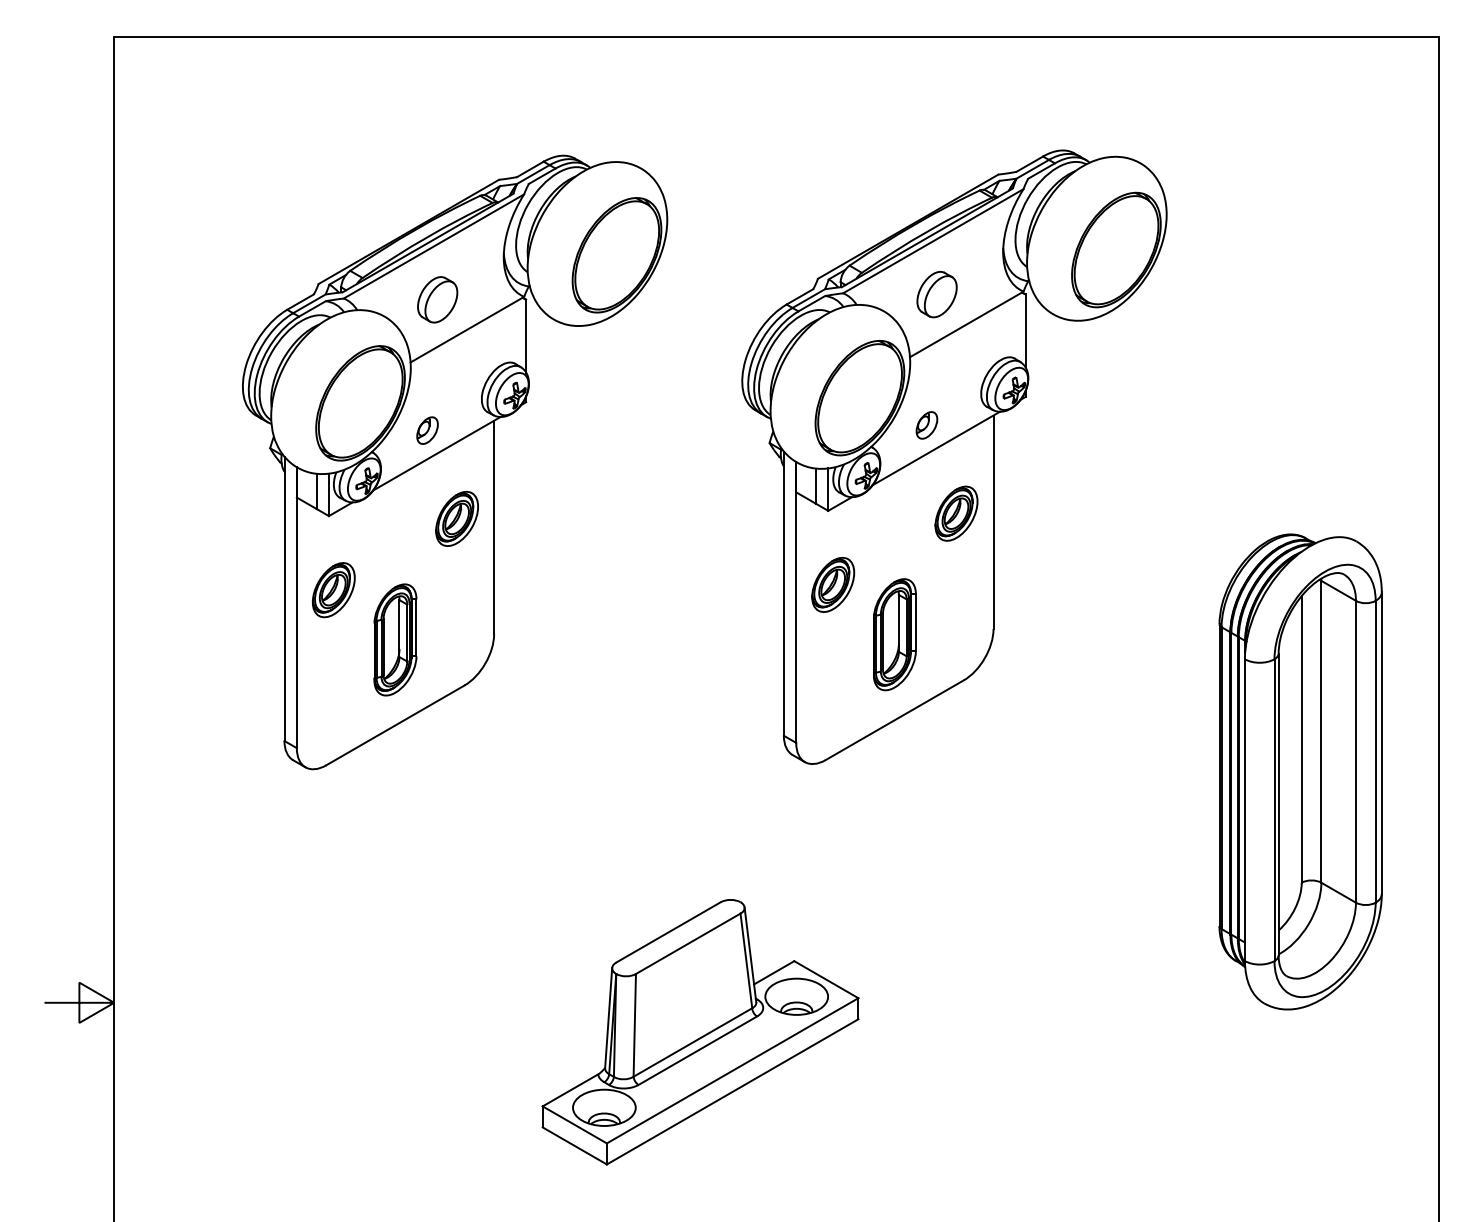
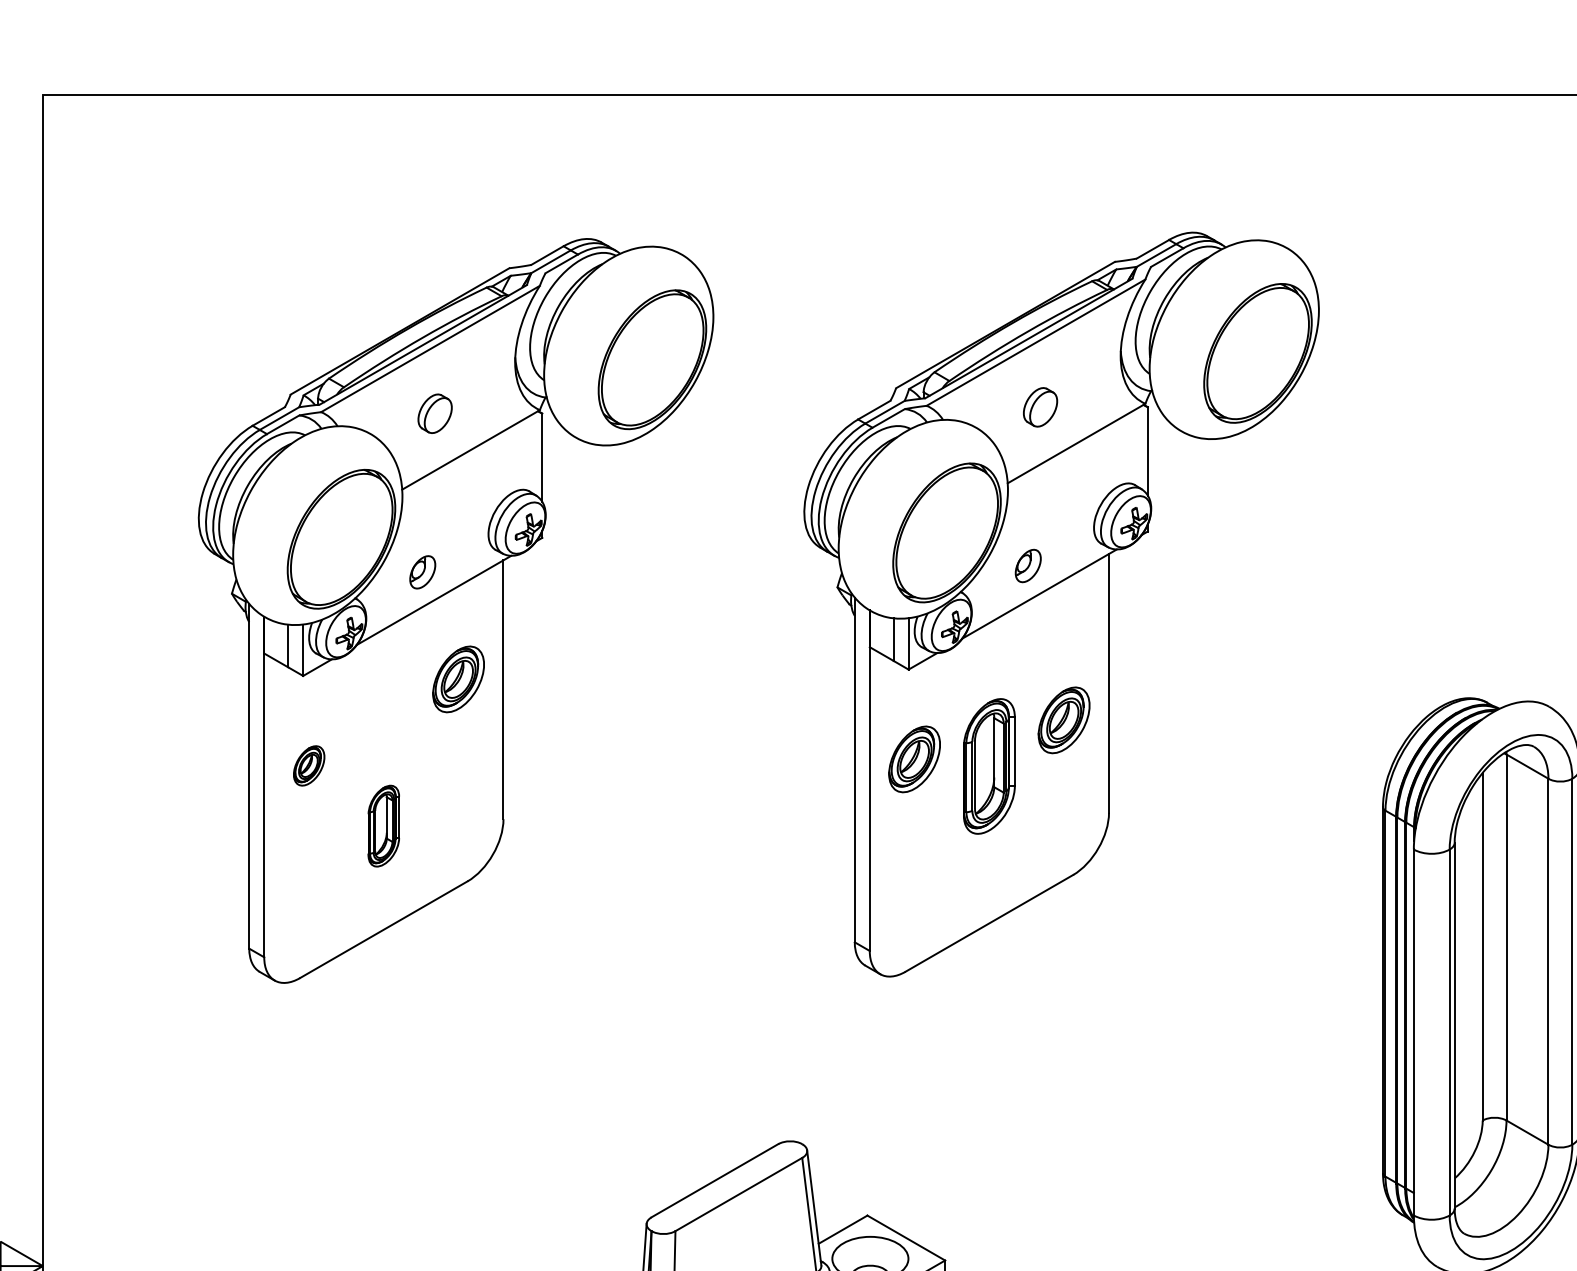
part: (936, 294) -> (1039, 407), size x0.7
part: (437, 299) -> (434, 413), size x0.7
part: (956, 513) -> (1064, 720), moved
part: (333, 590) -> (308, 766), size x0.6
part: (894, 634) -> (988, 766), moved
part: (395, 639) -> (383, 825), size x0.6

